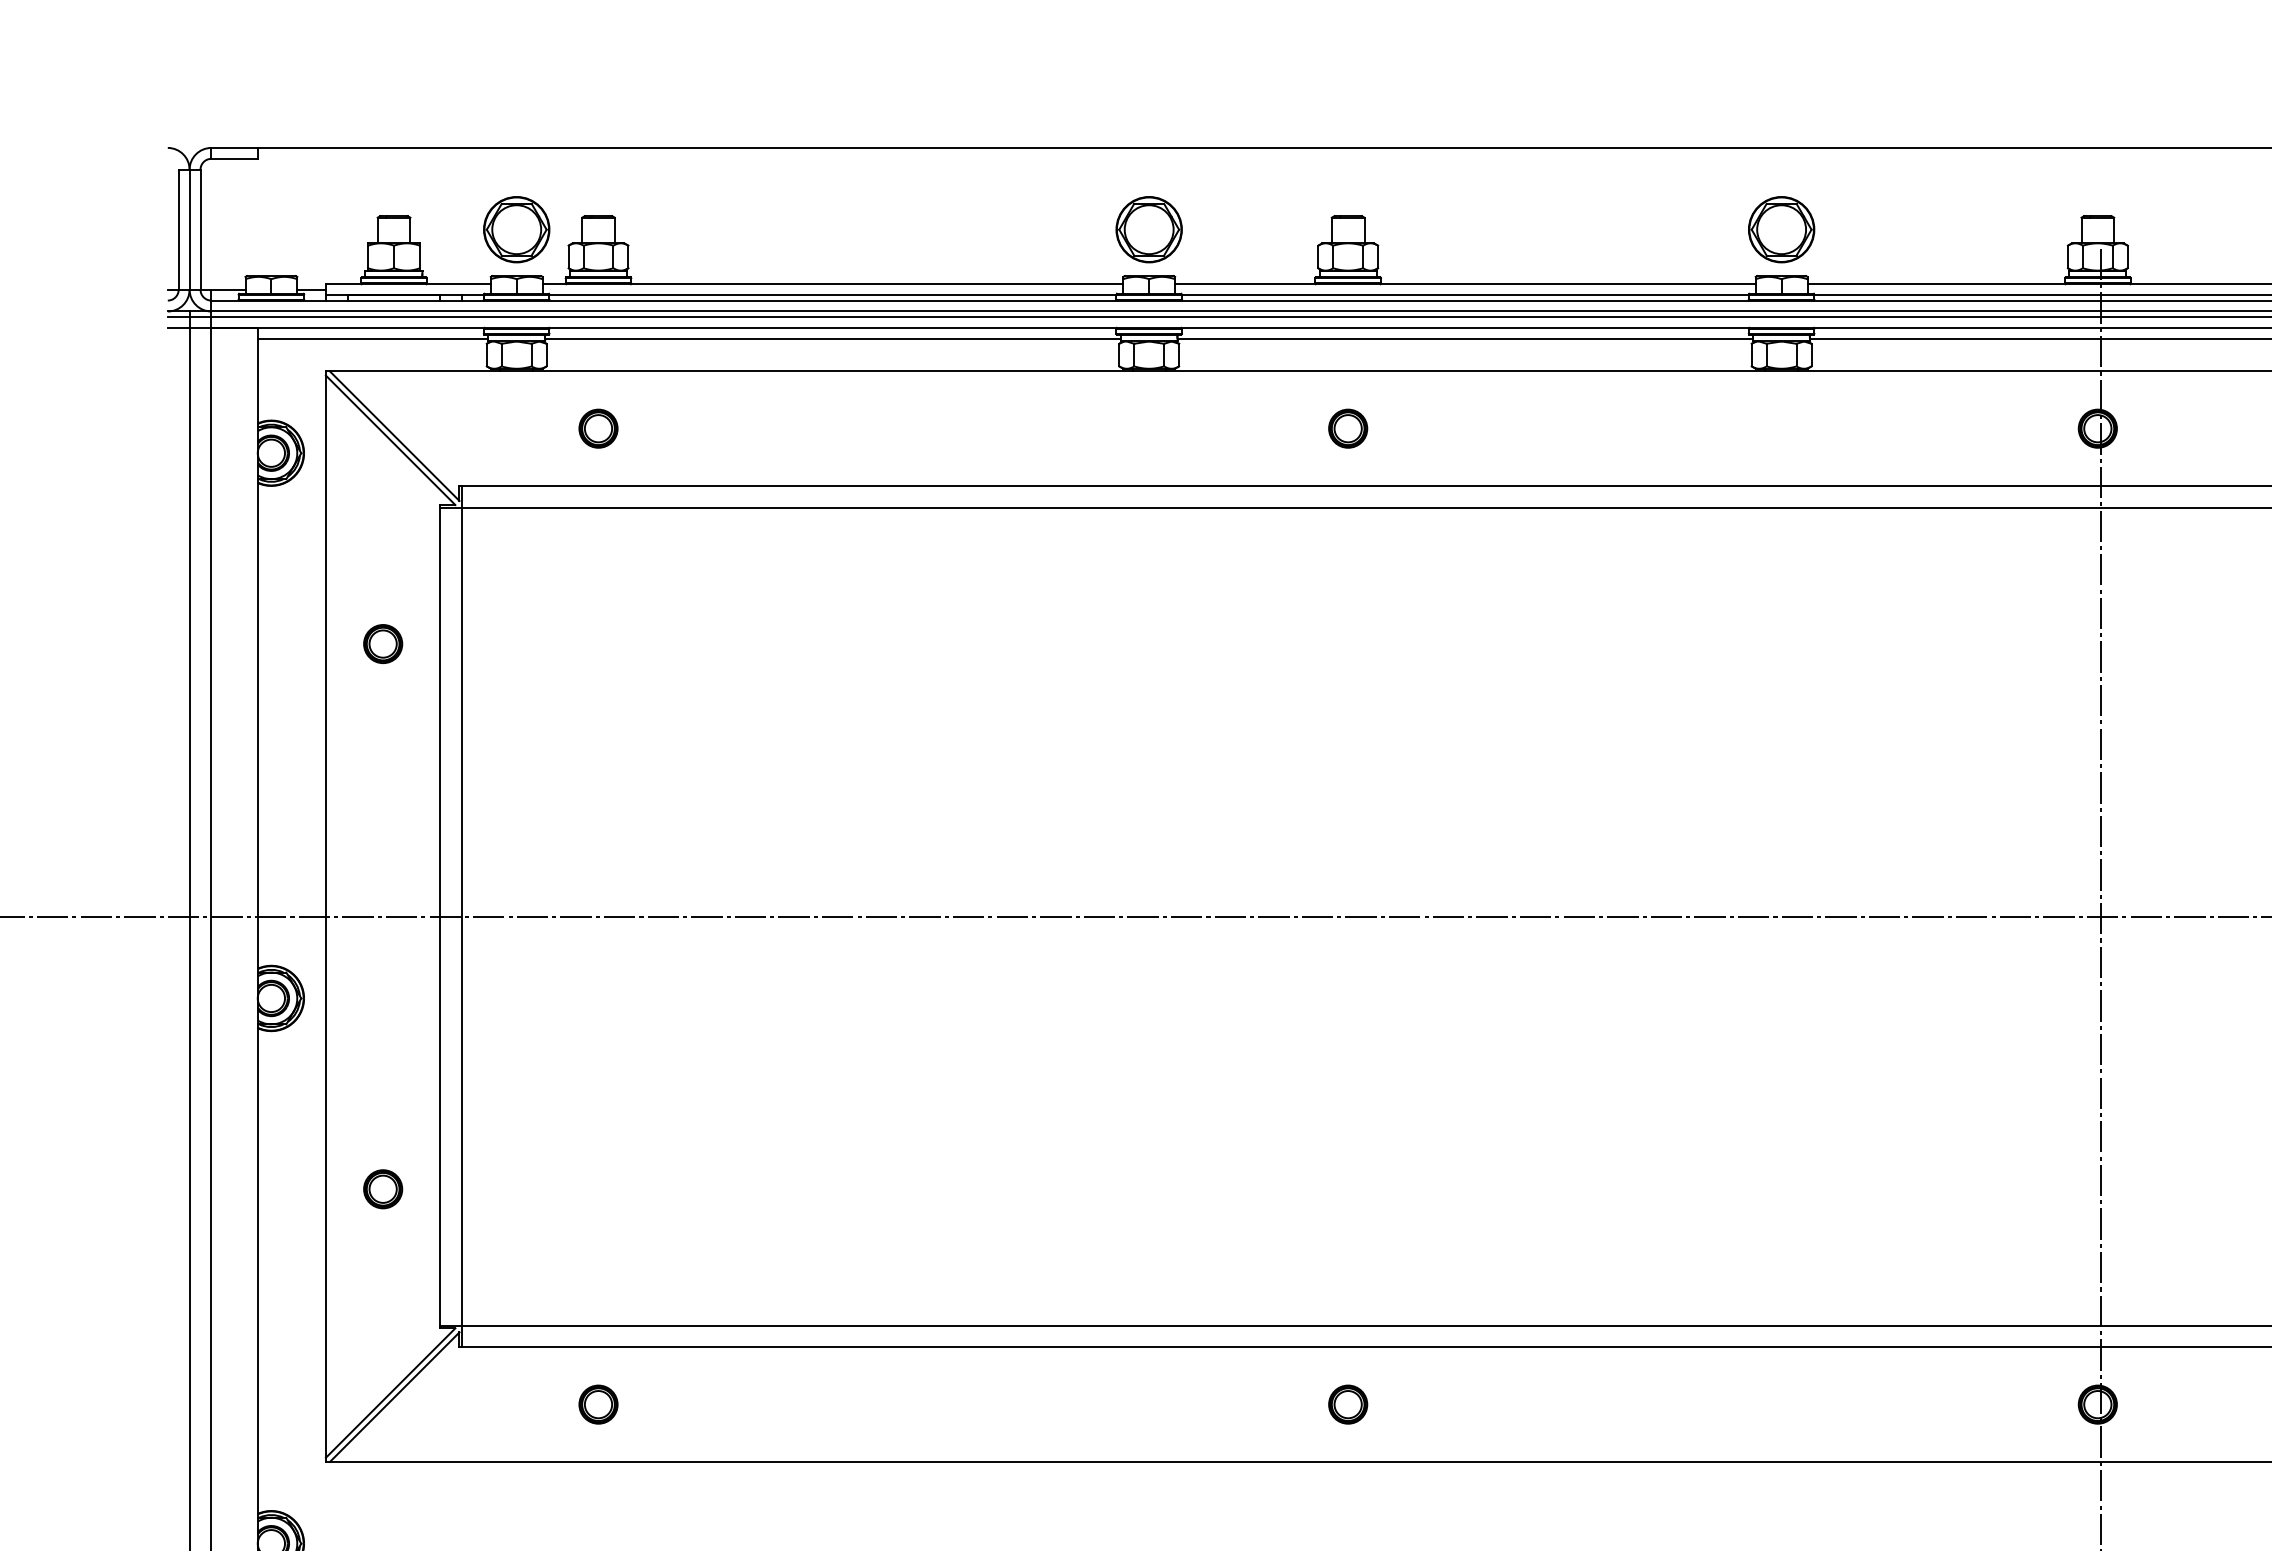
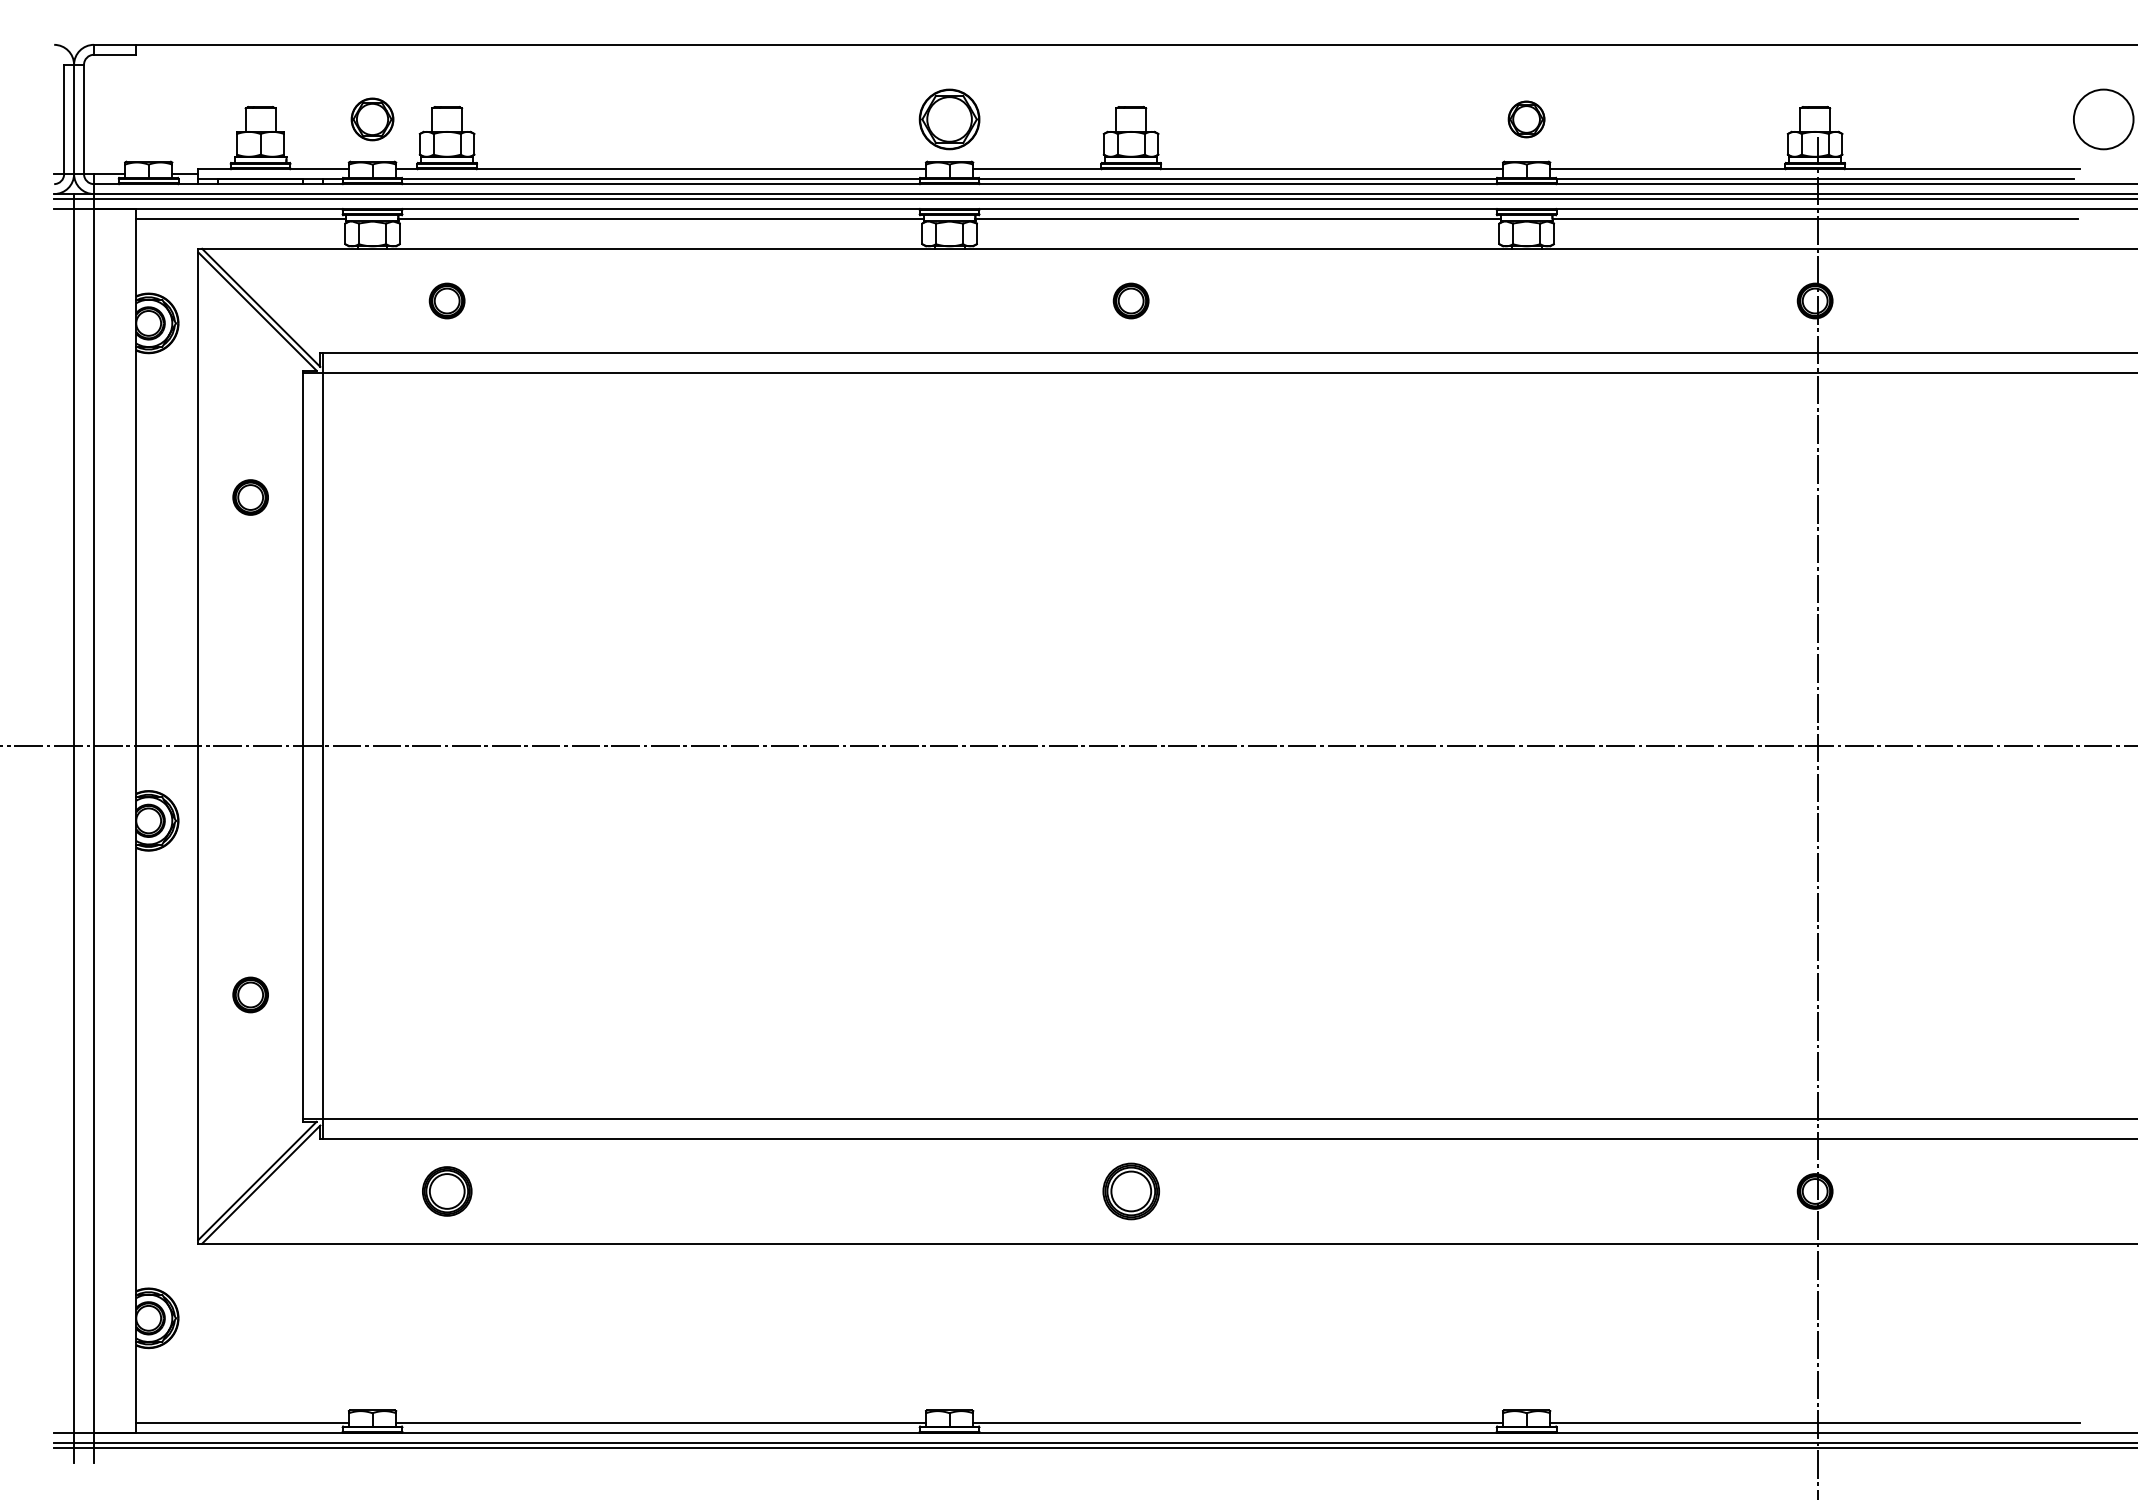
part: (516, 229) -> (372, 119), size x0.7
part: (1781, 229) -> (1526, 119), size x0.6
part: (597, 1404) -> (446, 1191), size x1.4
part: (1347, 1404) -> (1130, 1191), size x1.6

